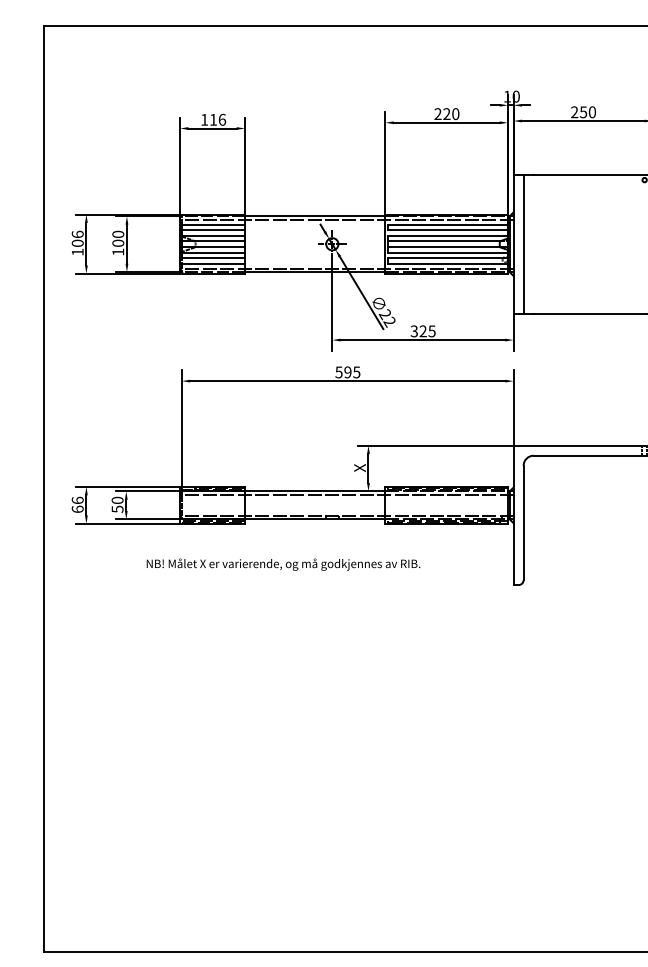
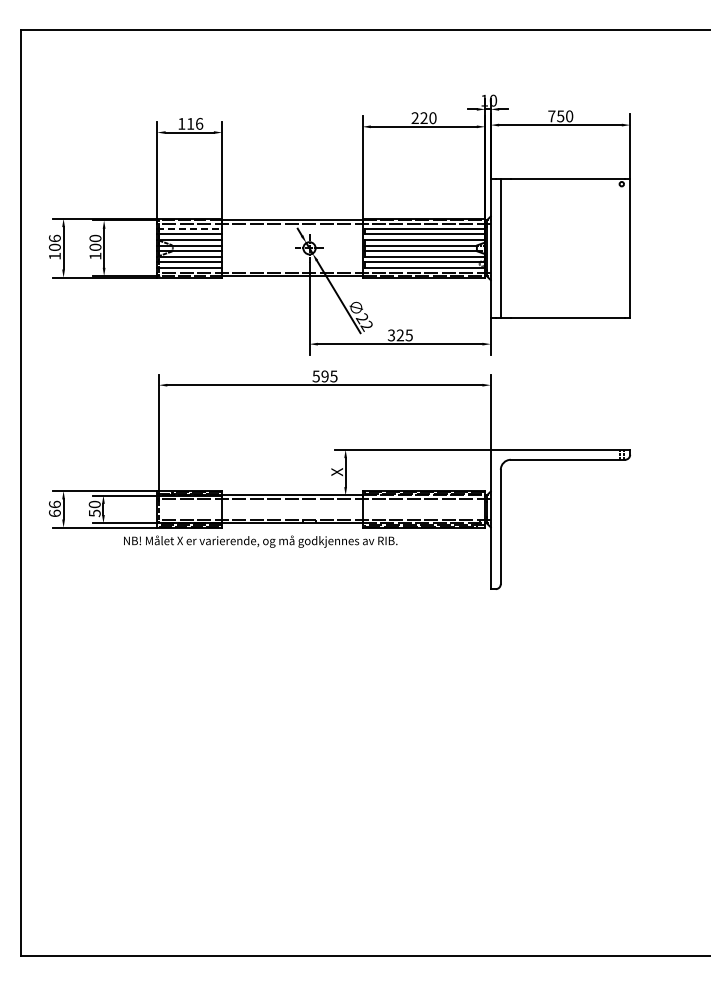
text: (574, 112) -> (551, 116), 250 -> 750
line: (213, 224) -> (190, 228), solid -> dashed
text: (283, 564) -> (260, 541), moved

